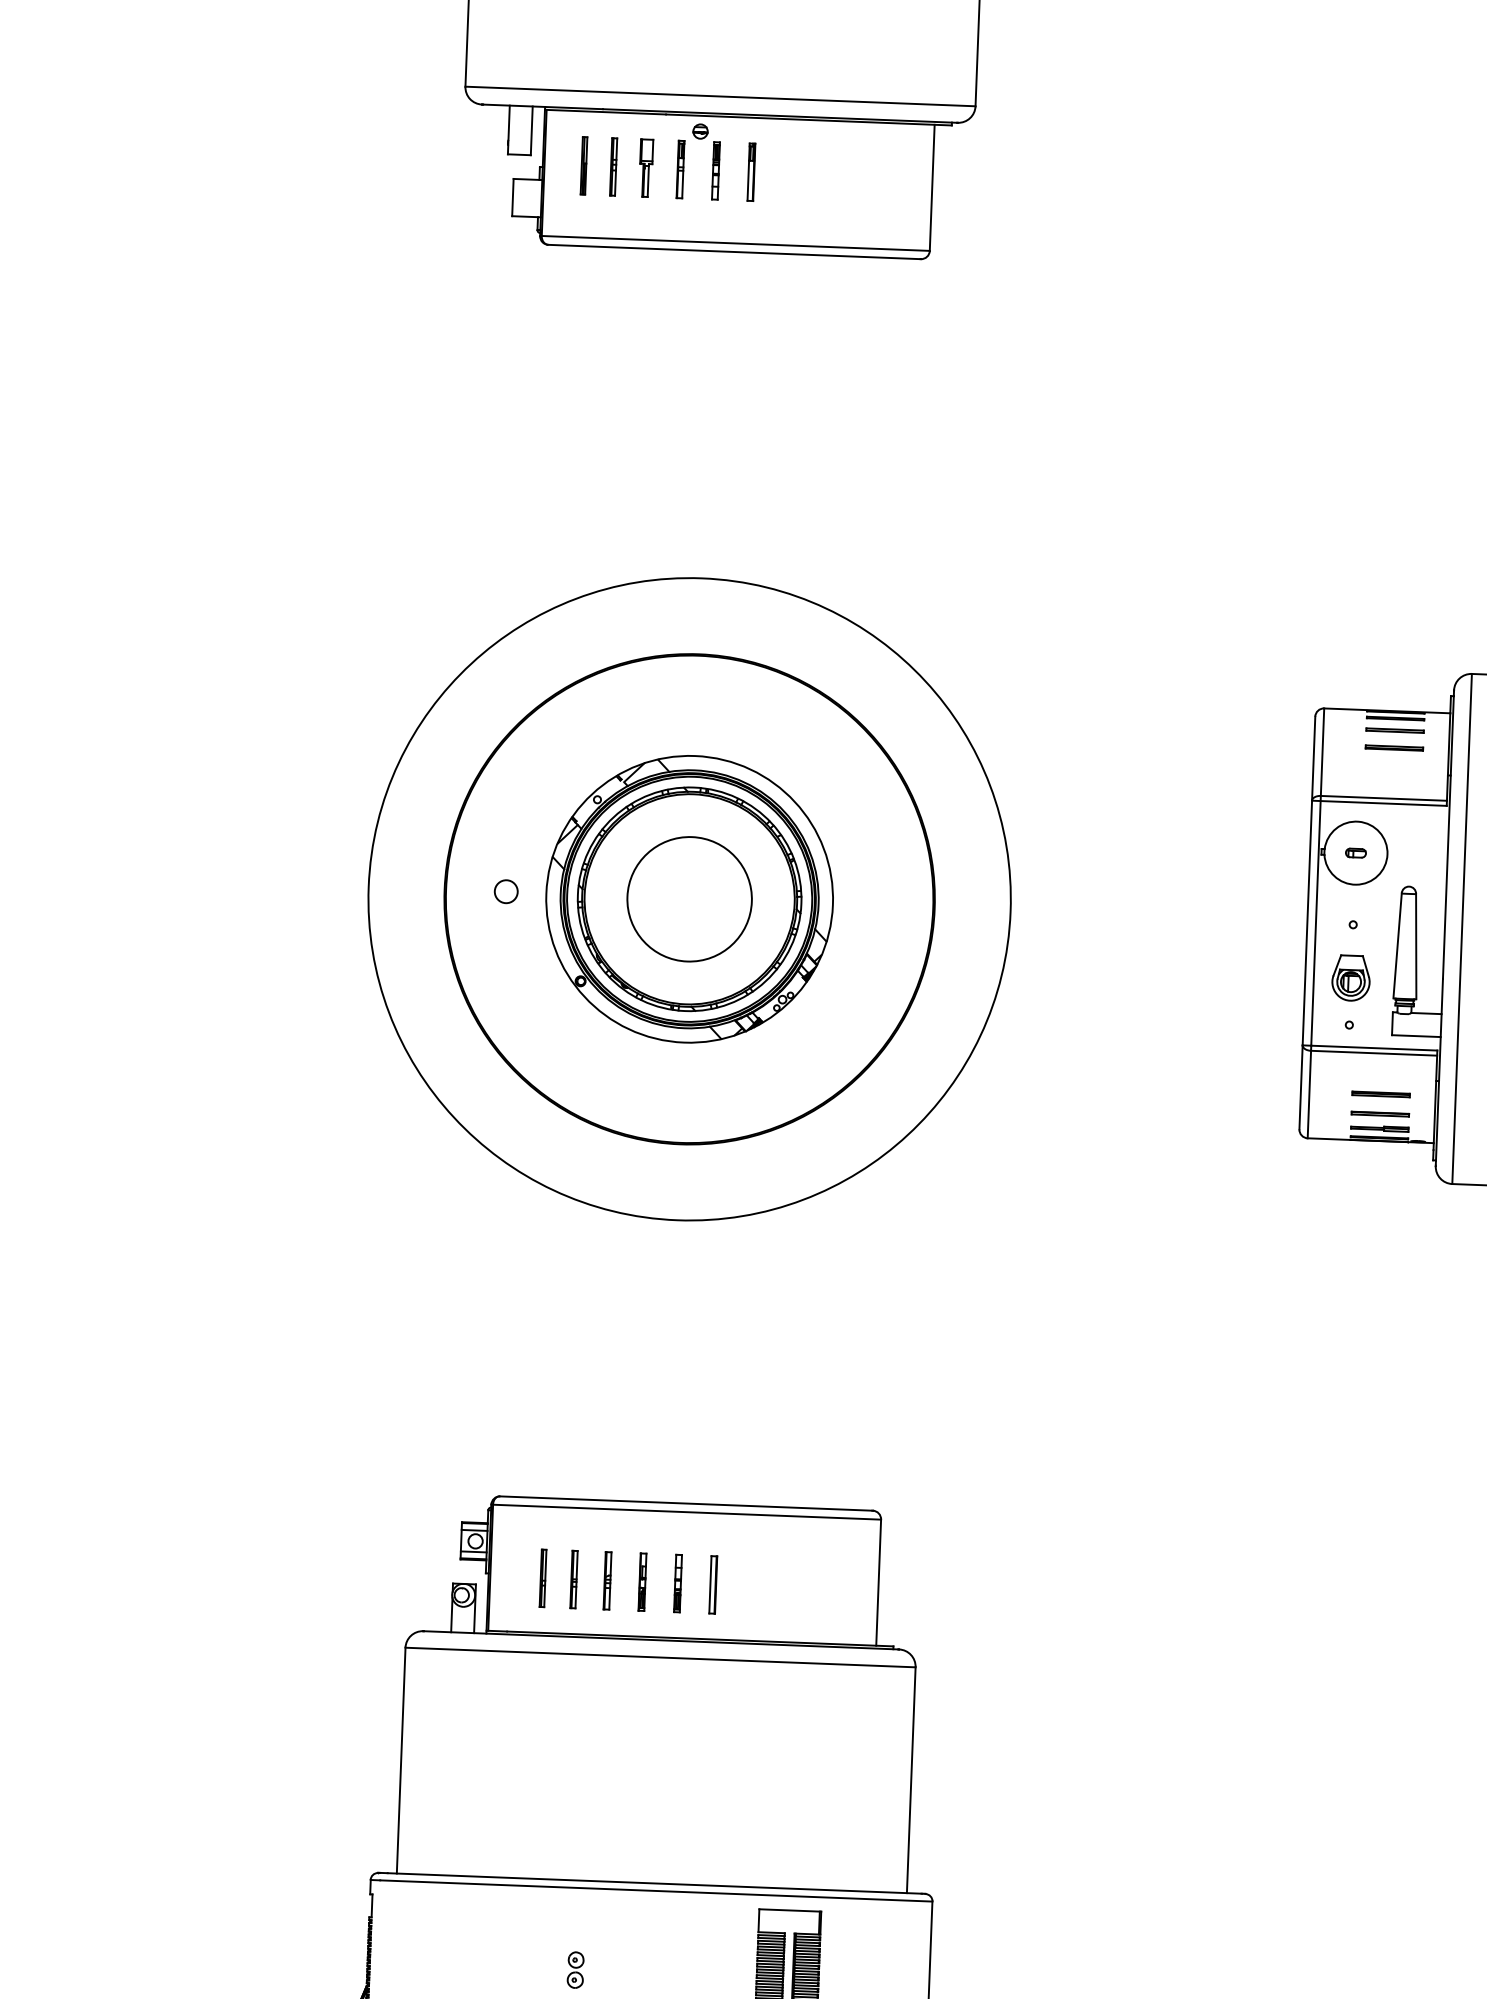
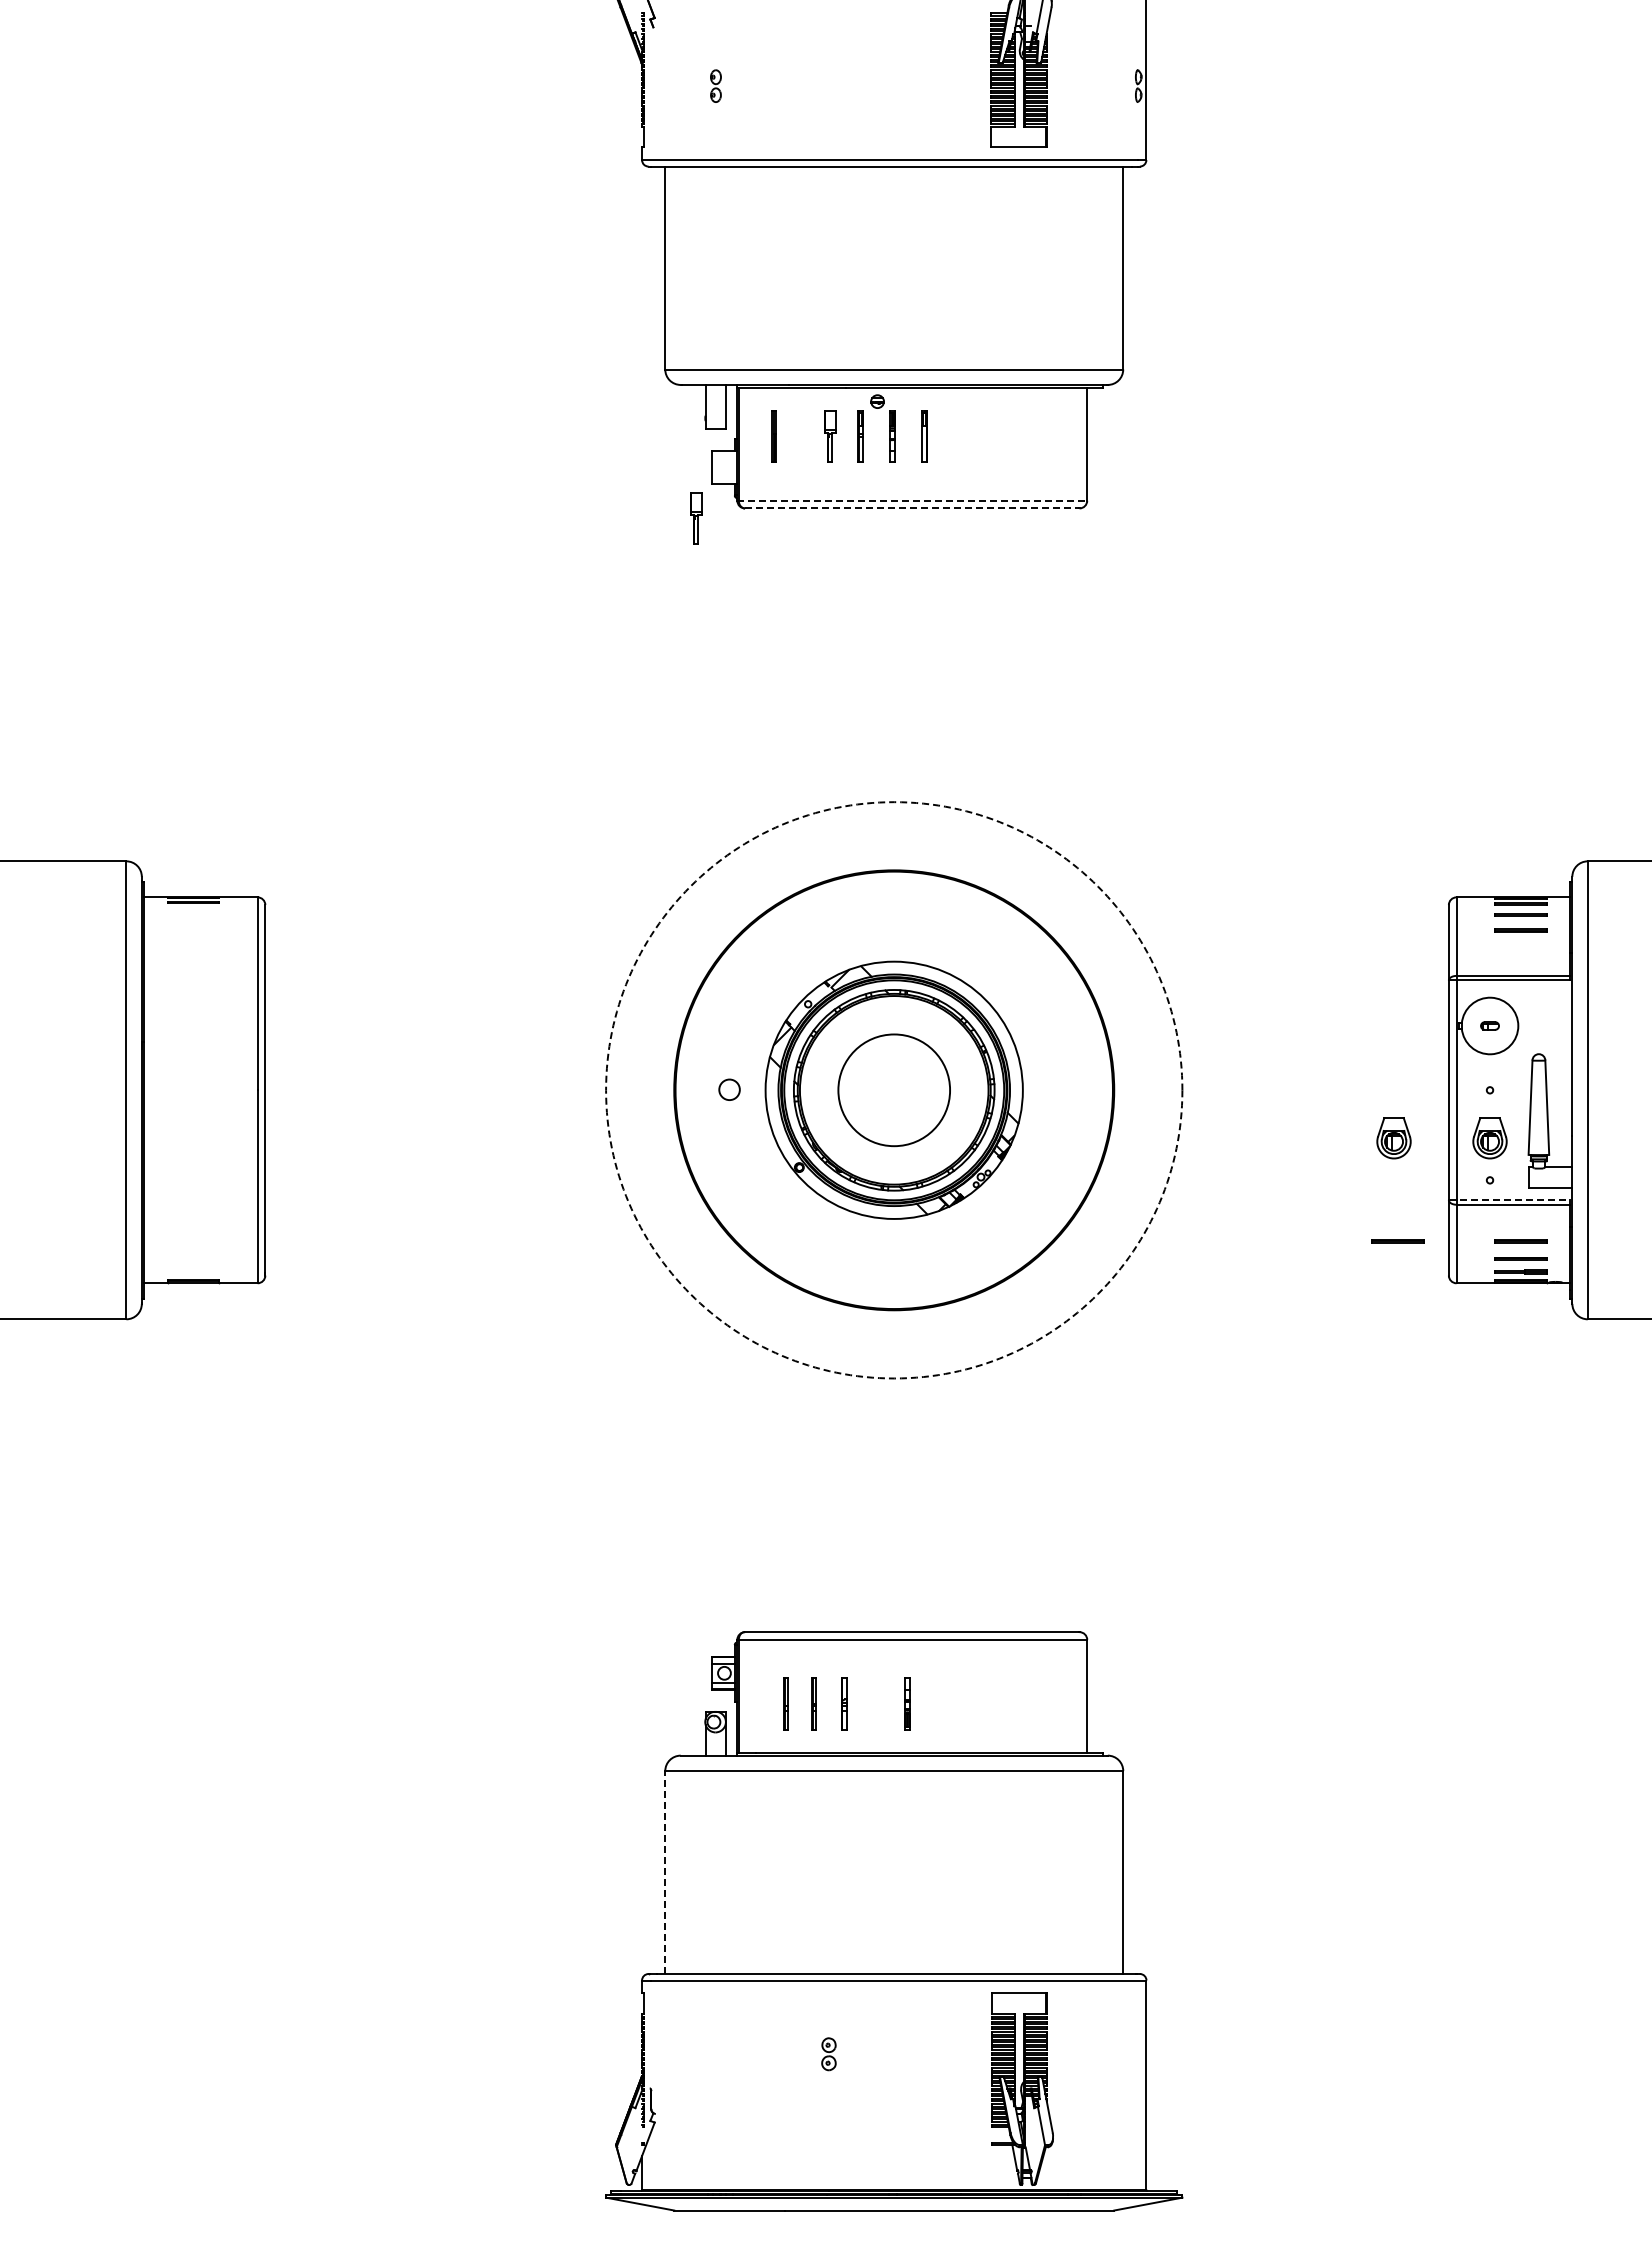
part: (613, 167) -> (800, 436), removed
line: (735, 243) -> (912, 500), solid -> dashed
line: (734, 252) -> (912, 508), solid -> dashed
part: (493, 253) -> (696, 518), added
circle: (689, 899) -> (894, 1090), solid -> dashed
part: (1243, 974) -> (1393, 1138), added
line: (1370, 1048) -> (1509, 1200), solid -> dashed
line: (1243, 1089) -> (1397, 1241), added
part: (642, 1581) -> (875, 1703), removed
part: (712, 1584) -> (938, 1703), removed
line: (401, 1759) -> (665, 1871), solid -> dashed

